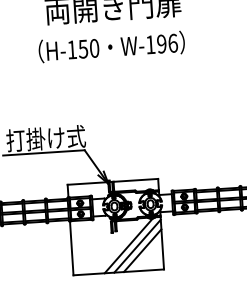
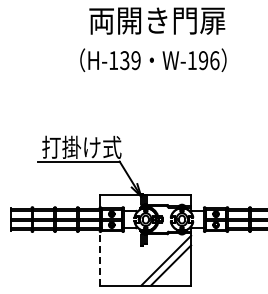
text: (88, 48) -> (130, 60), H-150 -> H-139
line: (127, 245) -> (156, 259), removed
line: (71, 248) -> (100, 258), solid -> dashed

